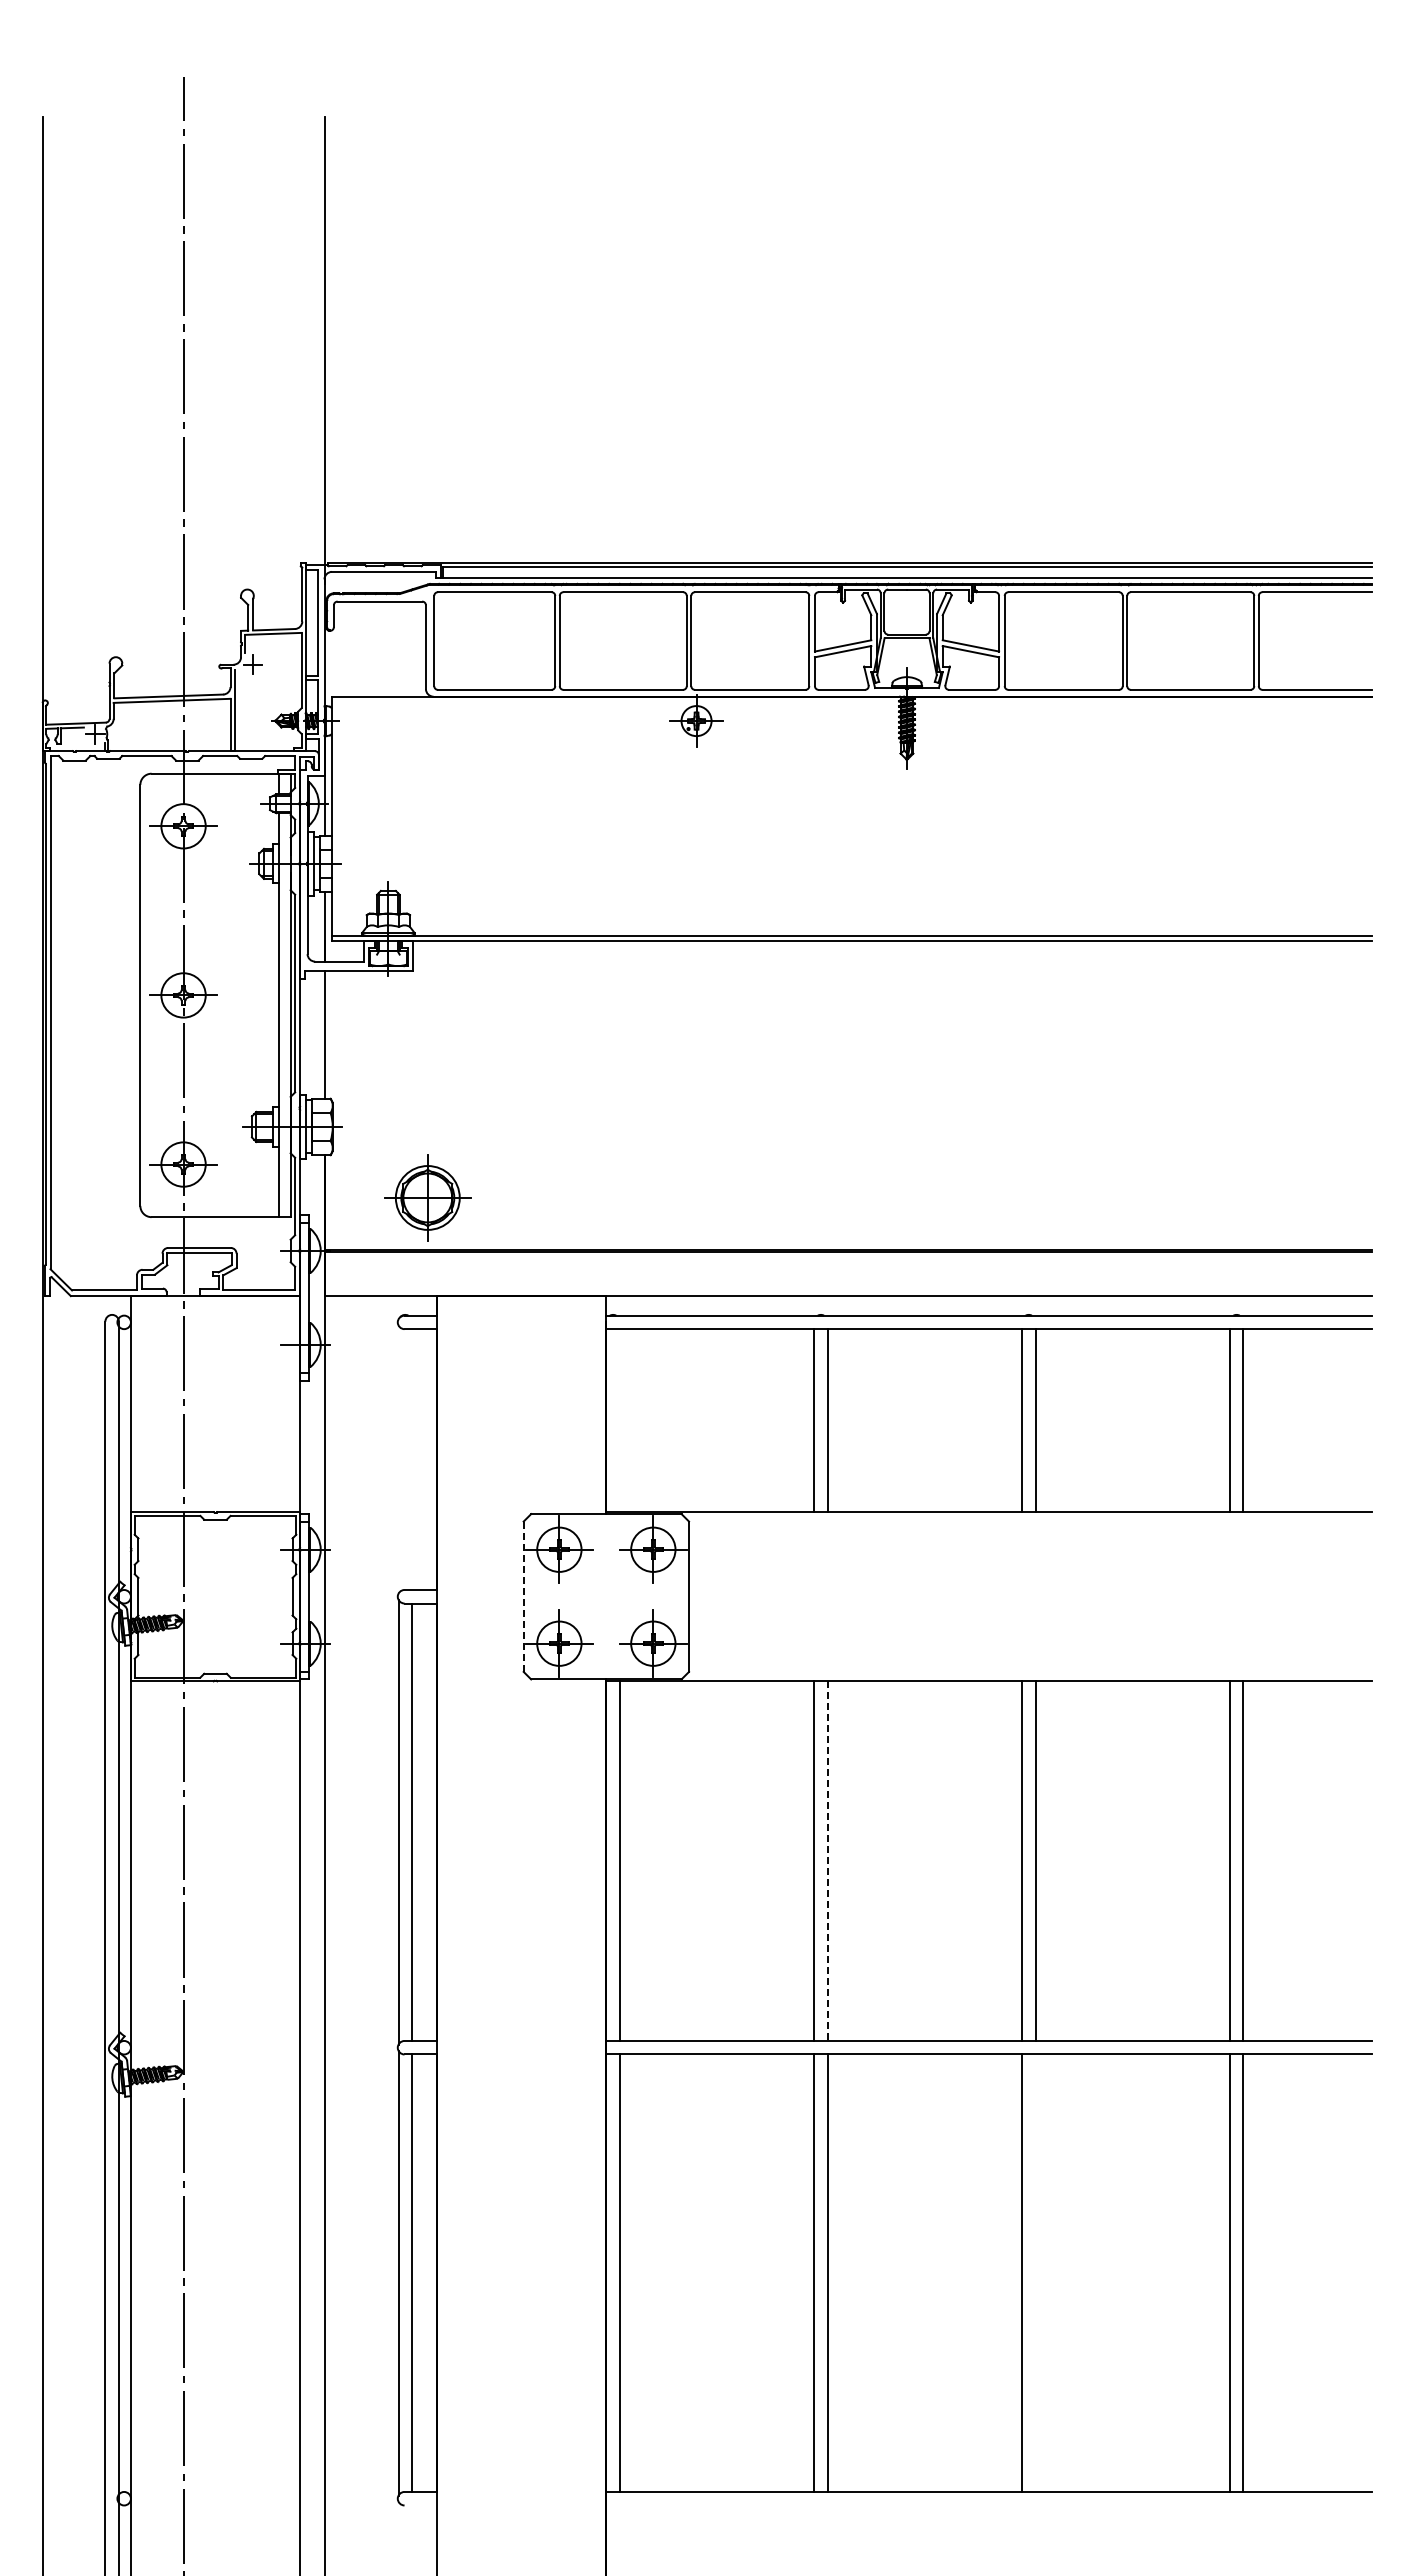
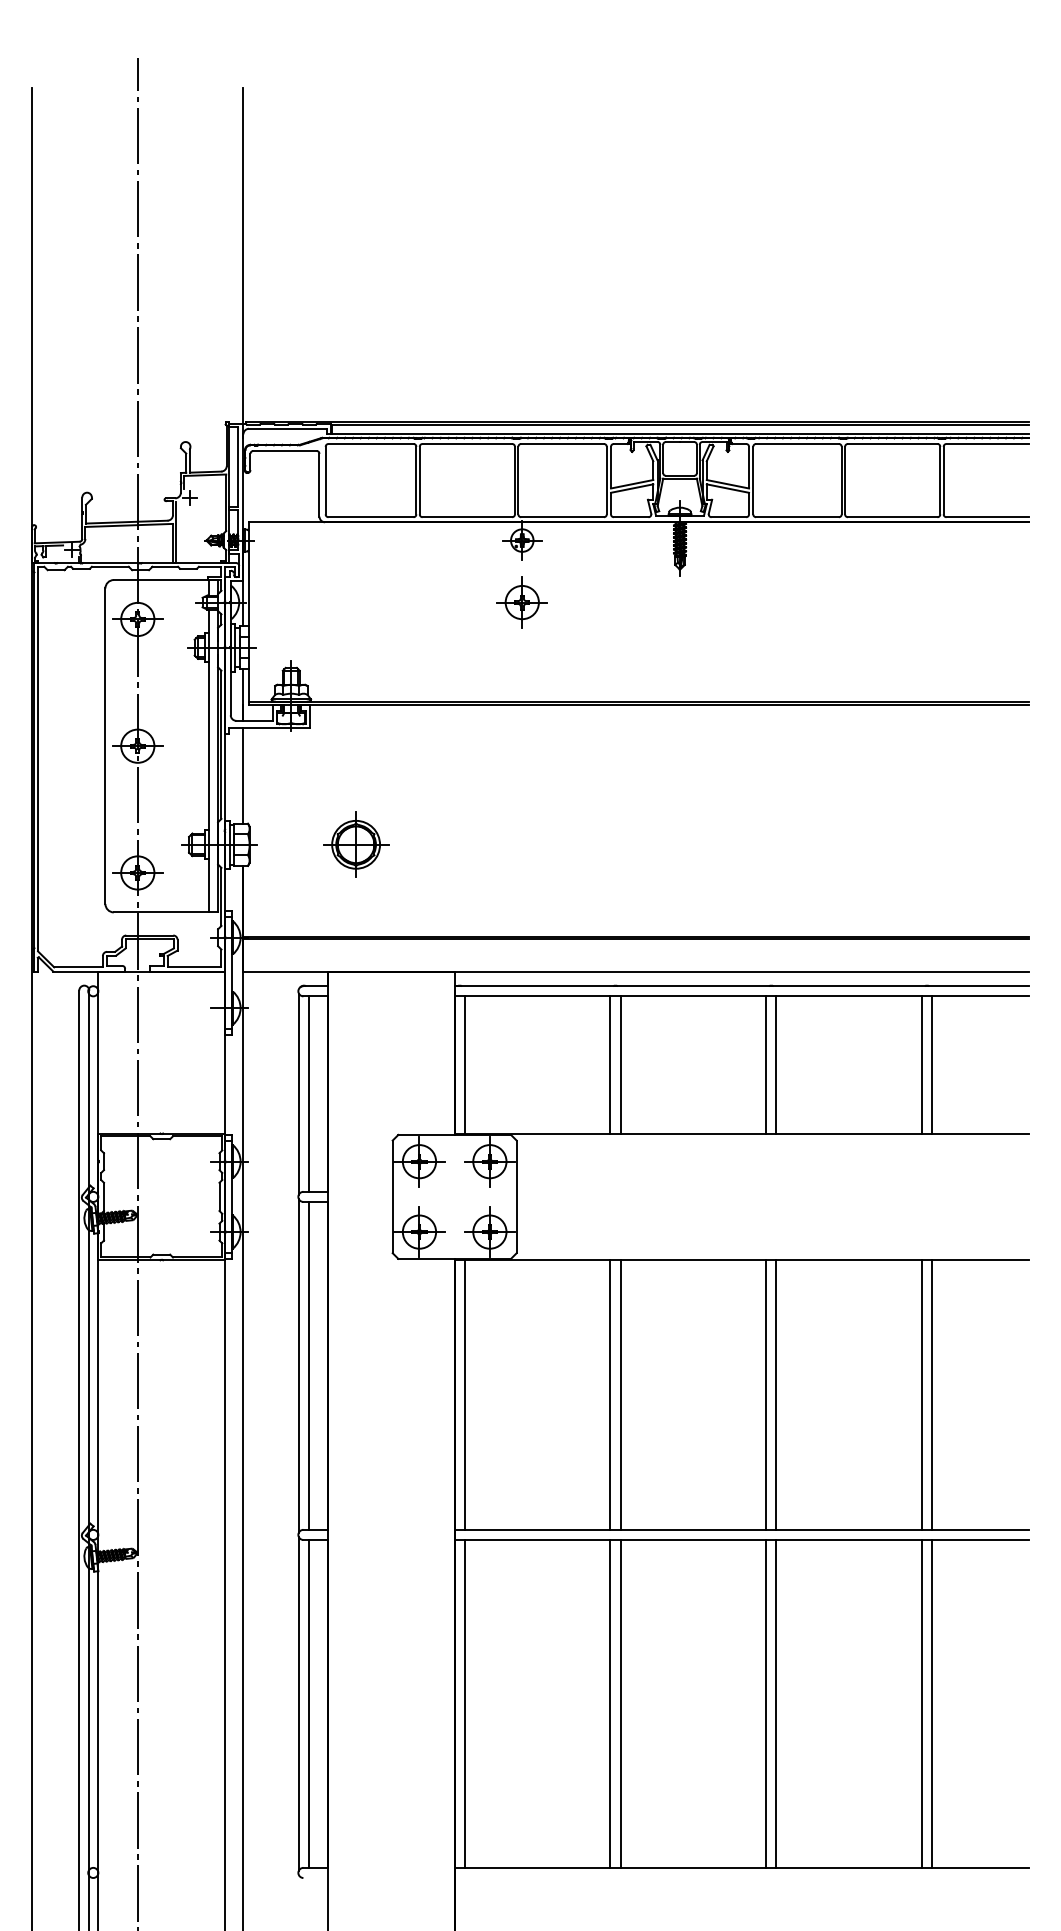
part: (696, 803) -> (522, 602), added
part: (427, 1197) -> (355, 844), moved
line: (619, 1420) -> (464, 1064), added
line: (398, 1459) -> (298, 1094), added
line: (412, 1459) -> (309, 1094), added
line: (523, 1597) -> (392, 1197), dashed -> solid
line: (827, 1861) -> (620, 1395), dashed -> solid
line: (1035, 2272) -> (776, 1703), added

